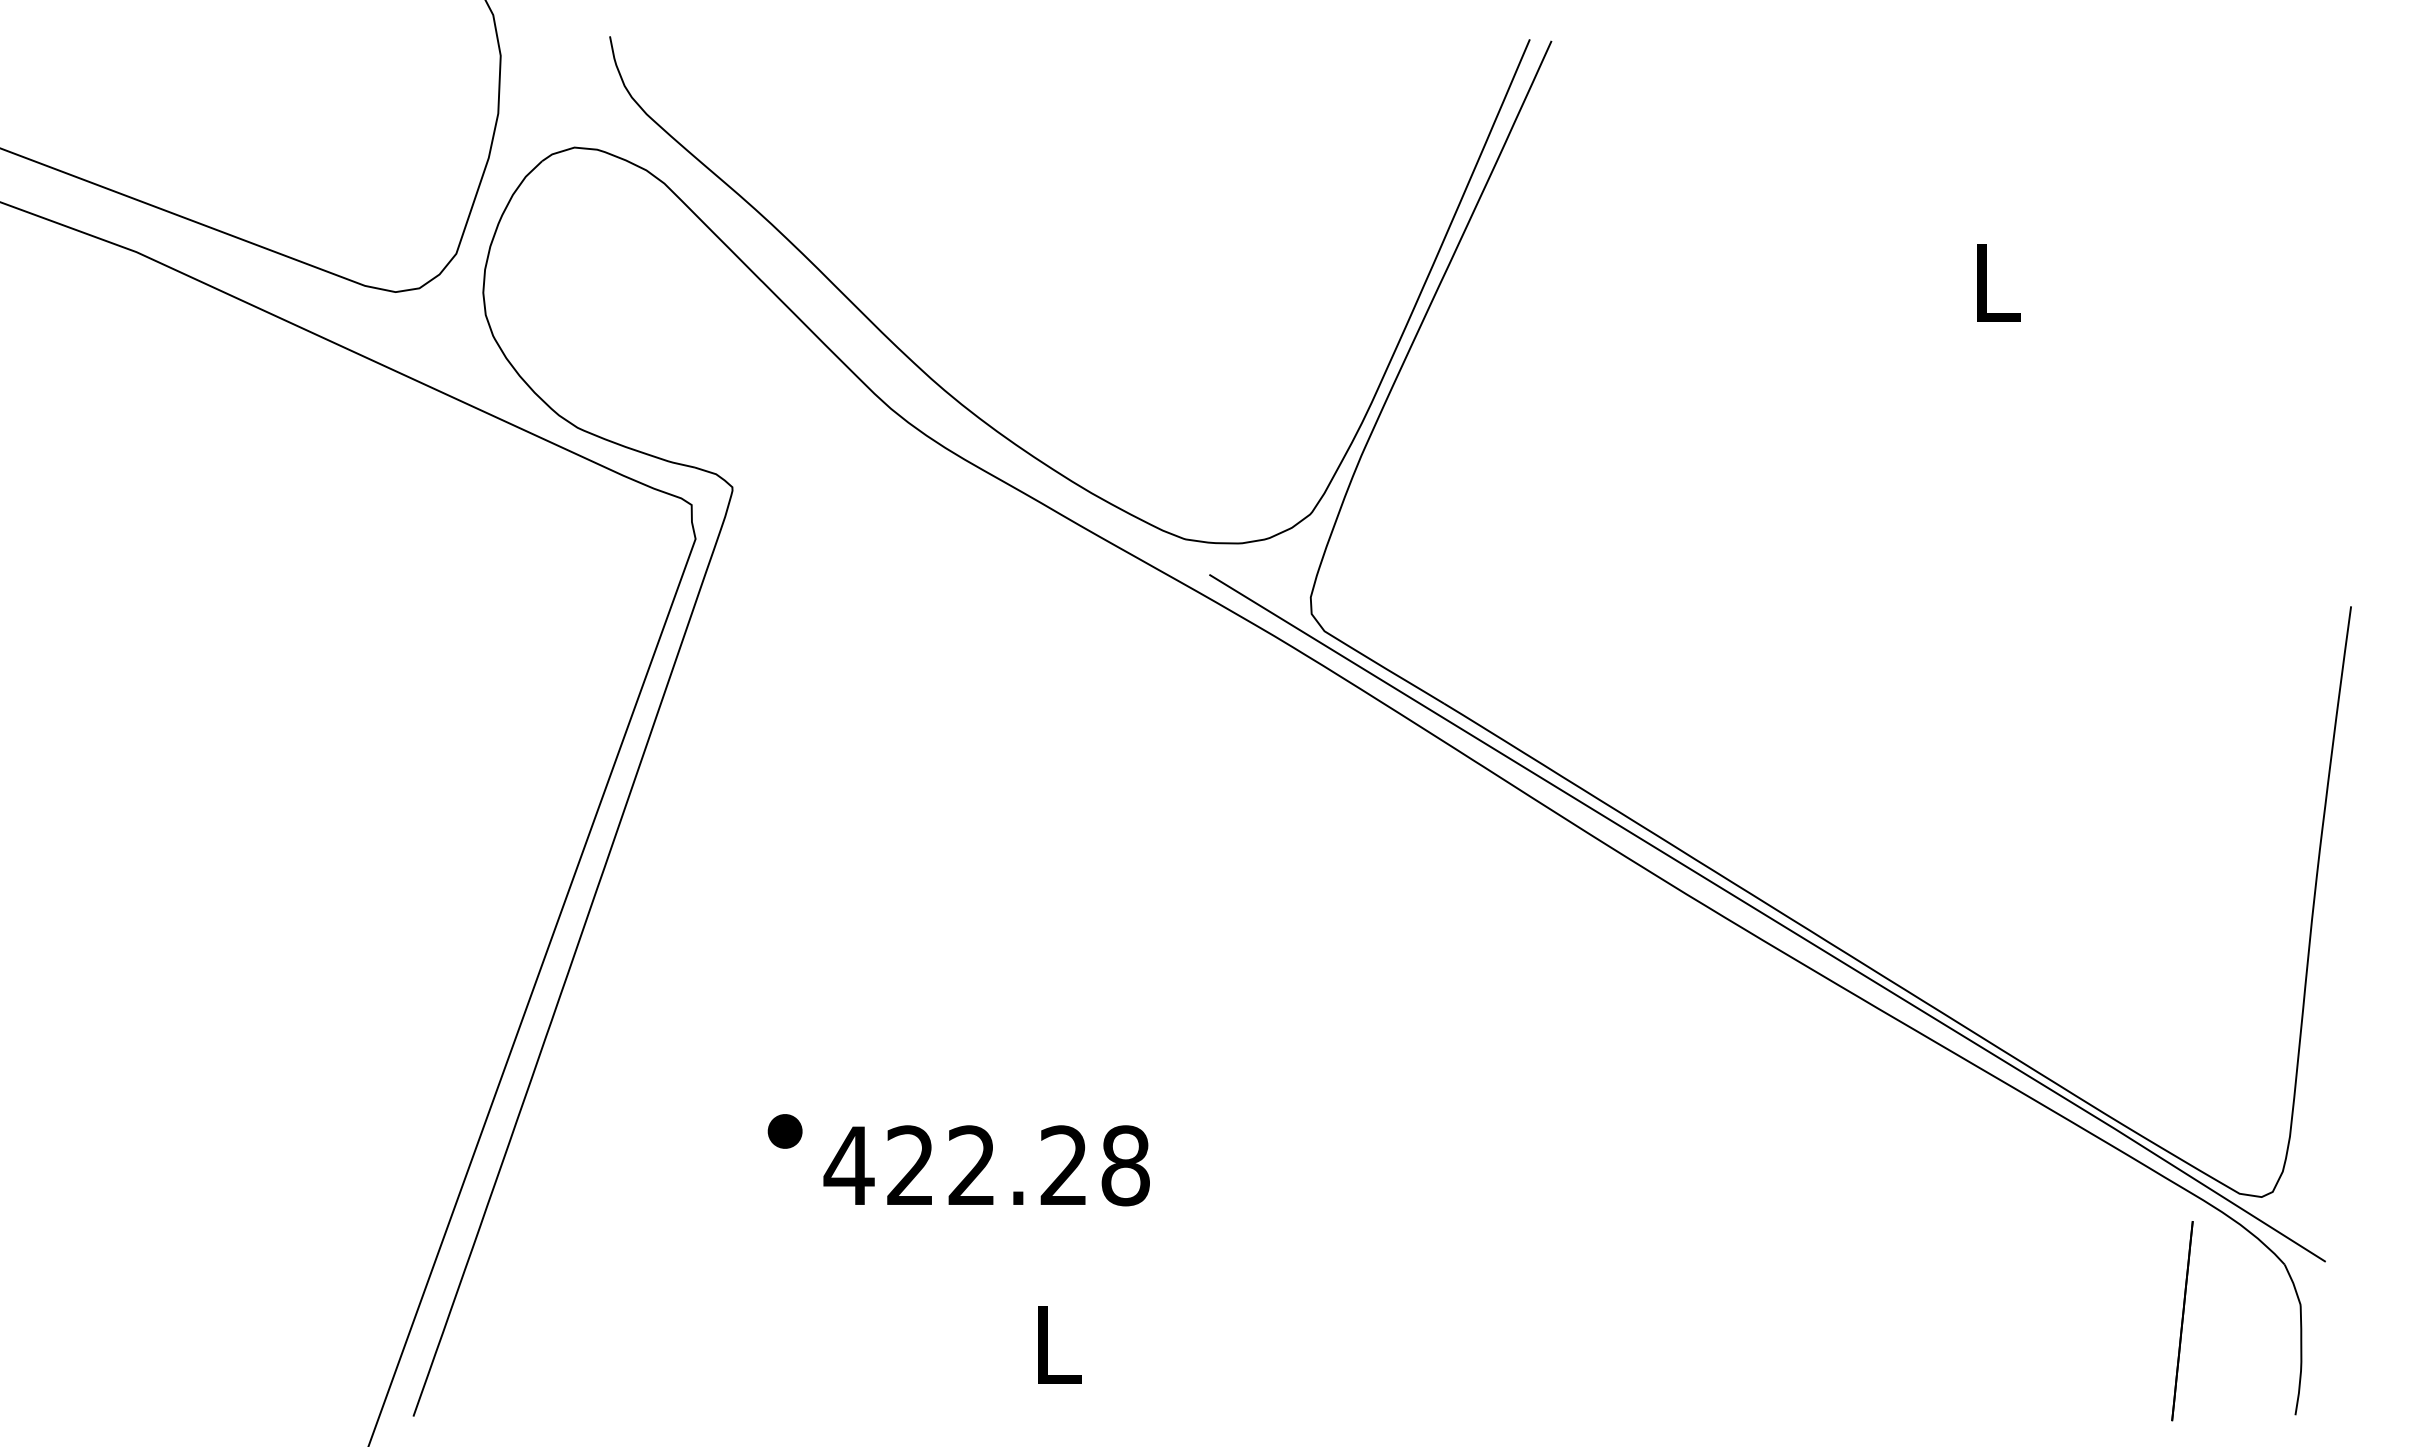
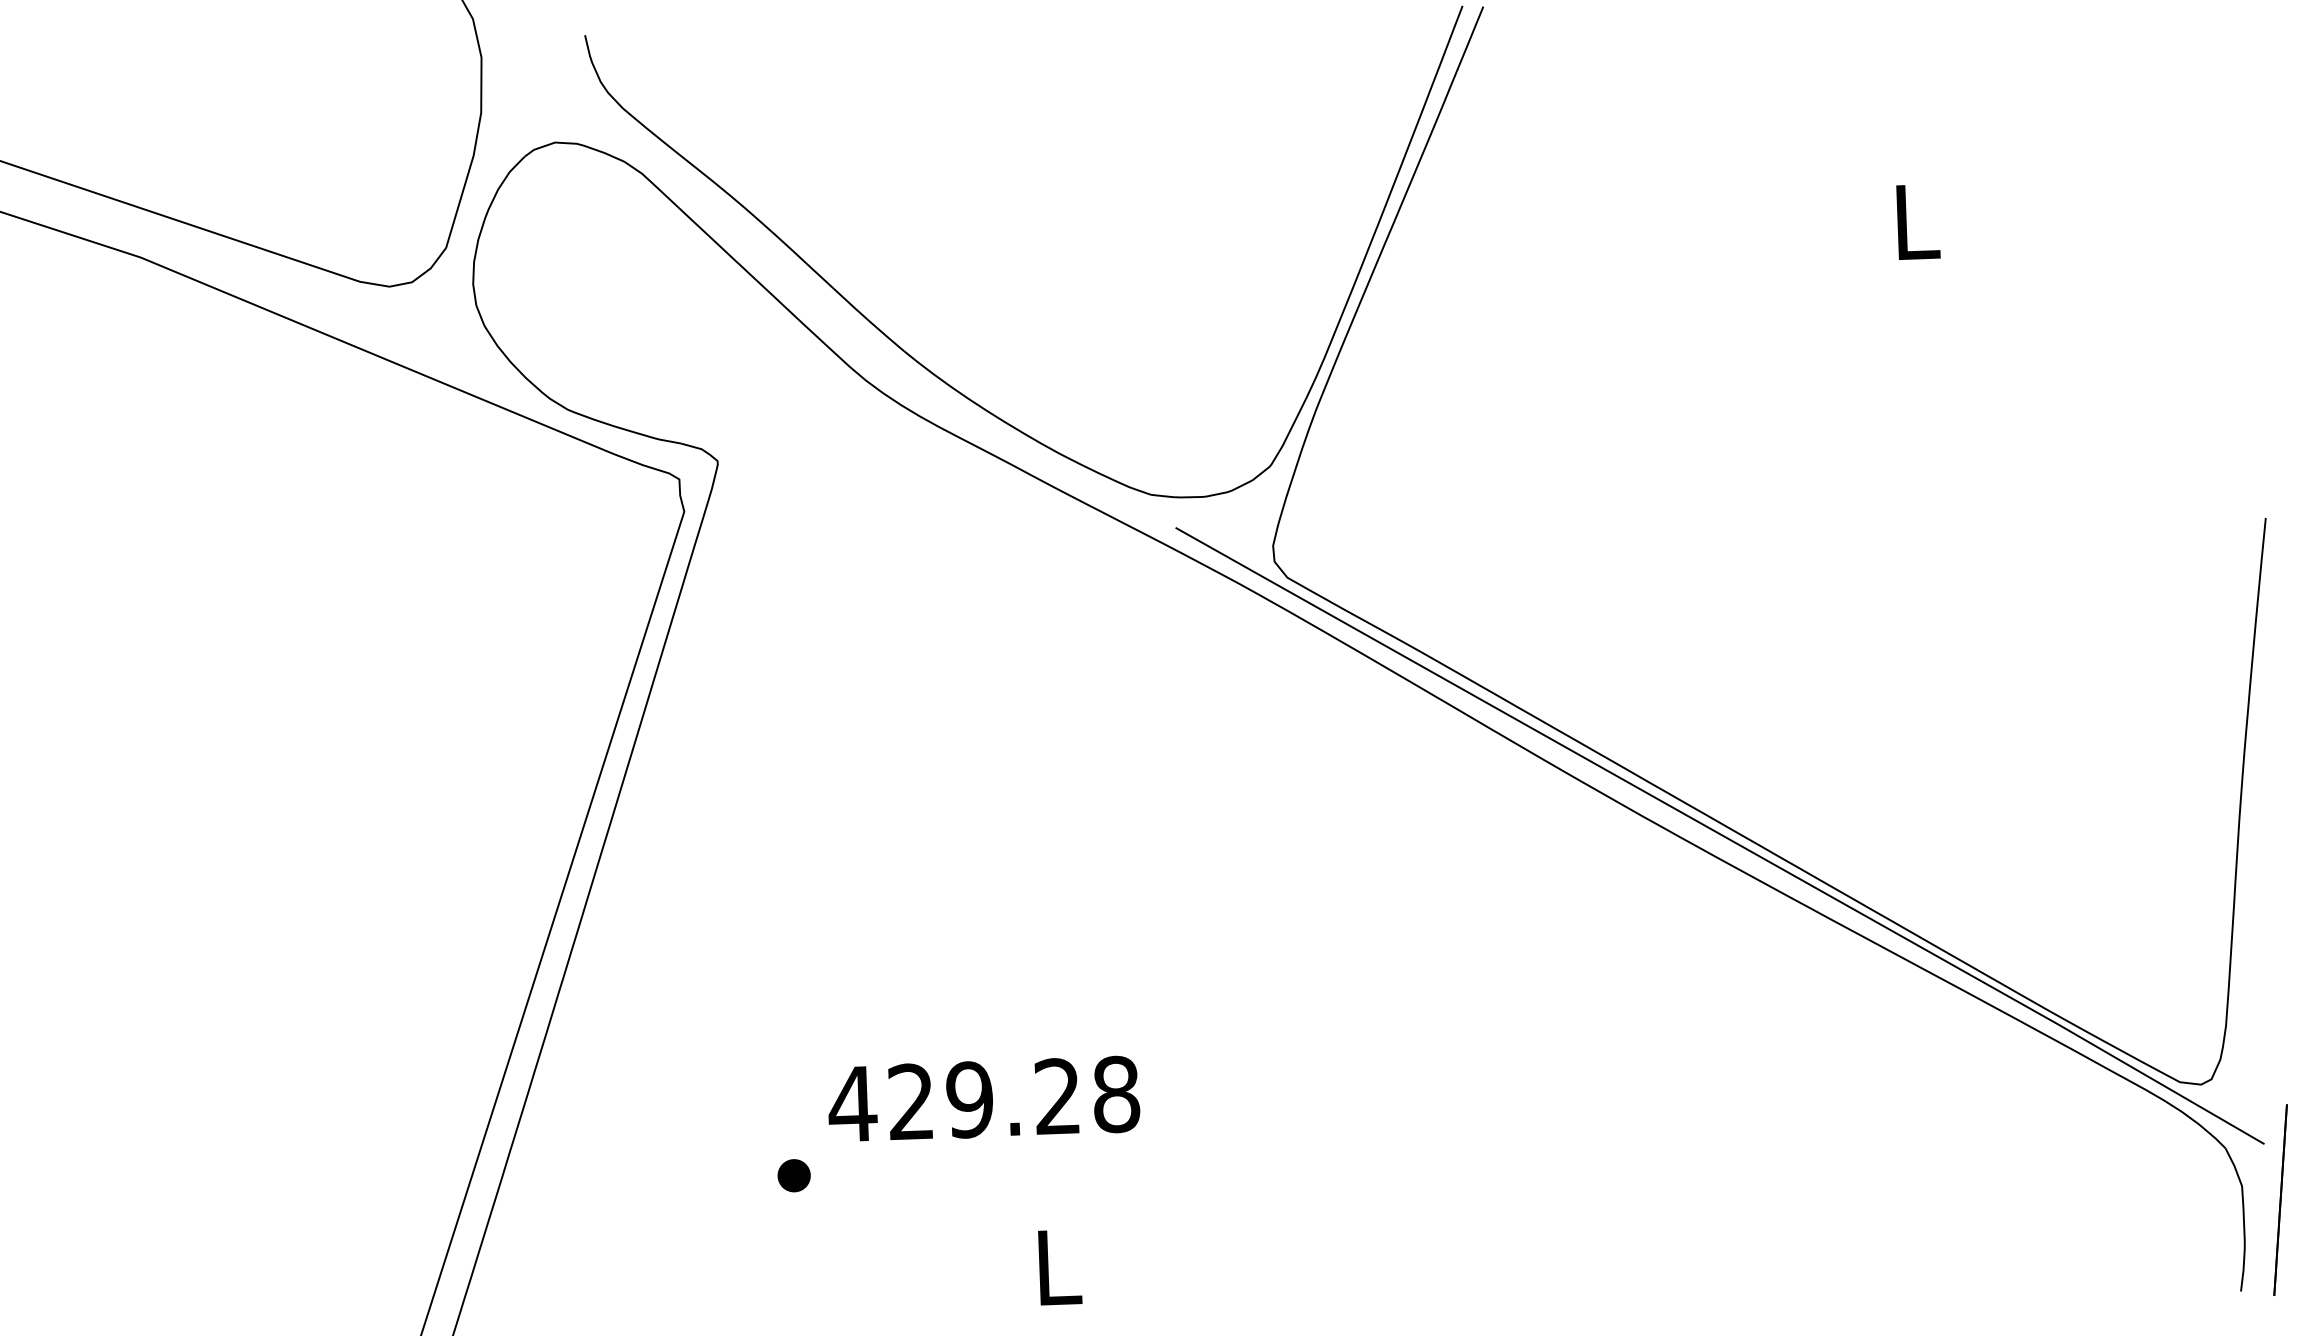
part: (784, 1131) -> (793, 1175), moved
text: (971, 1165) -> (969, 1099), 422.28 -> 429.28
line: (2182, 1321) -> (2280, 1200), moved

